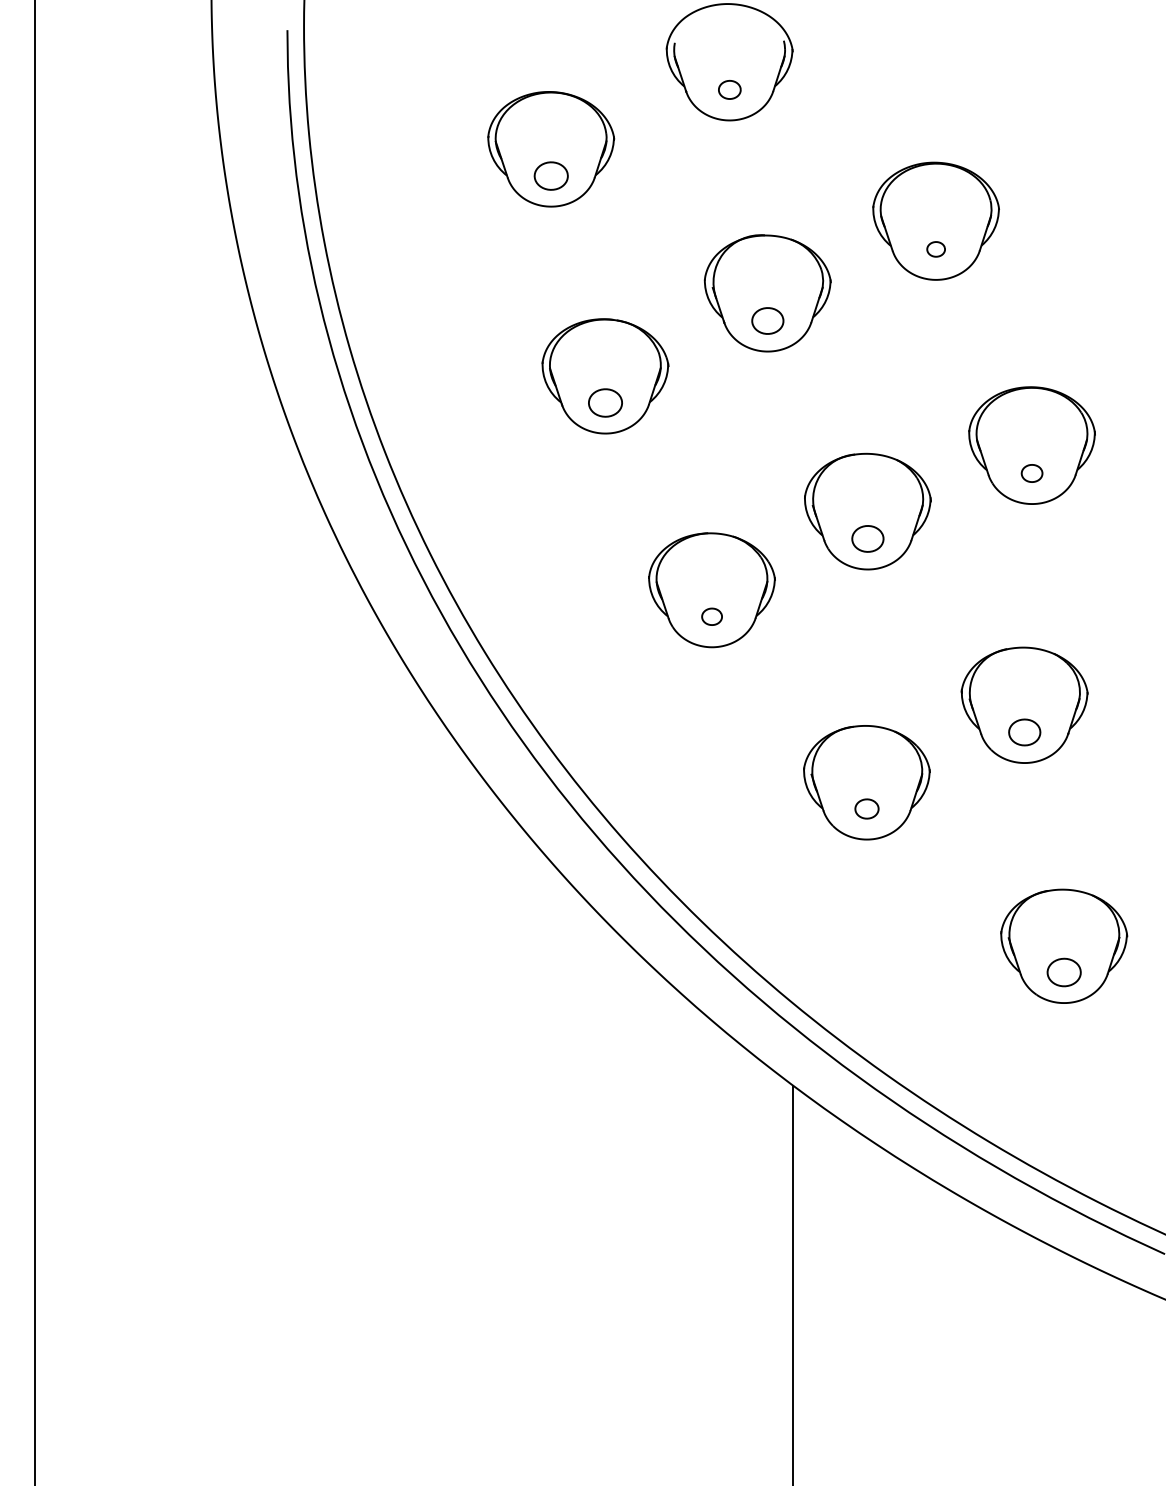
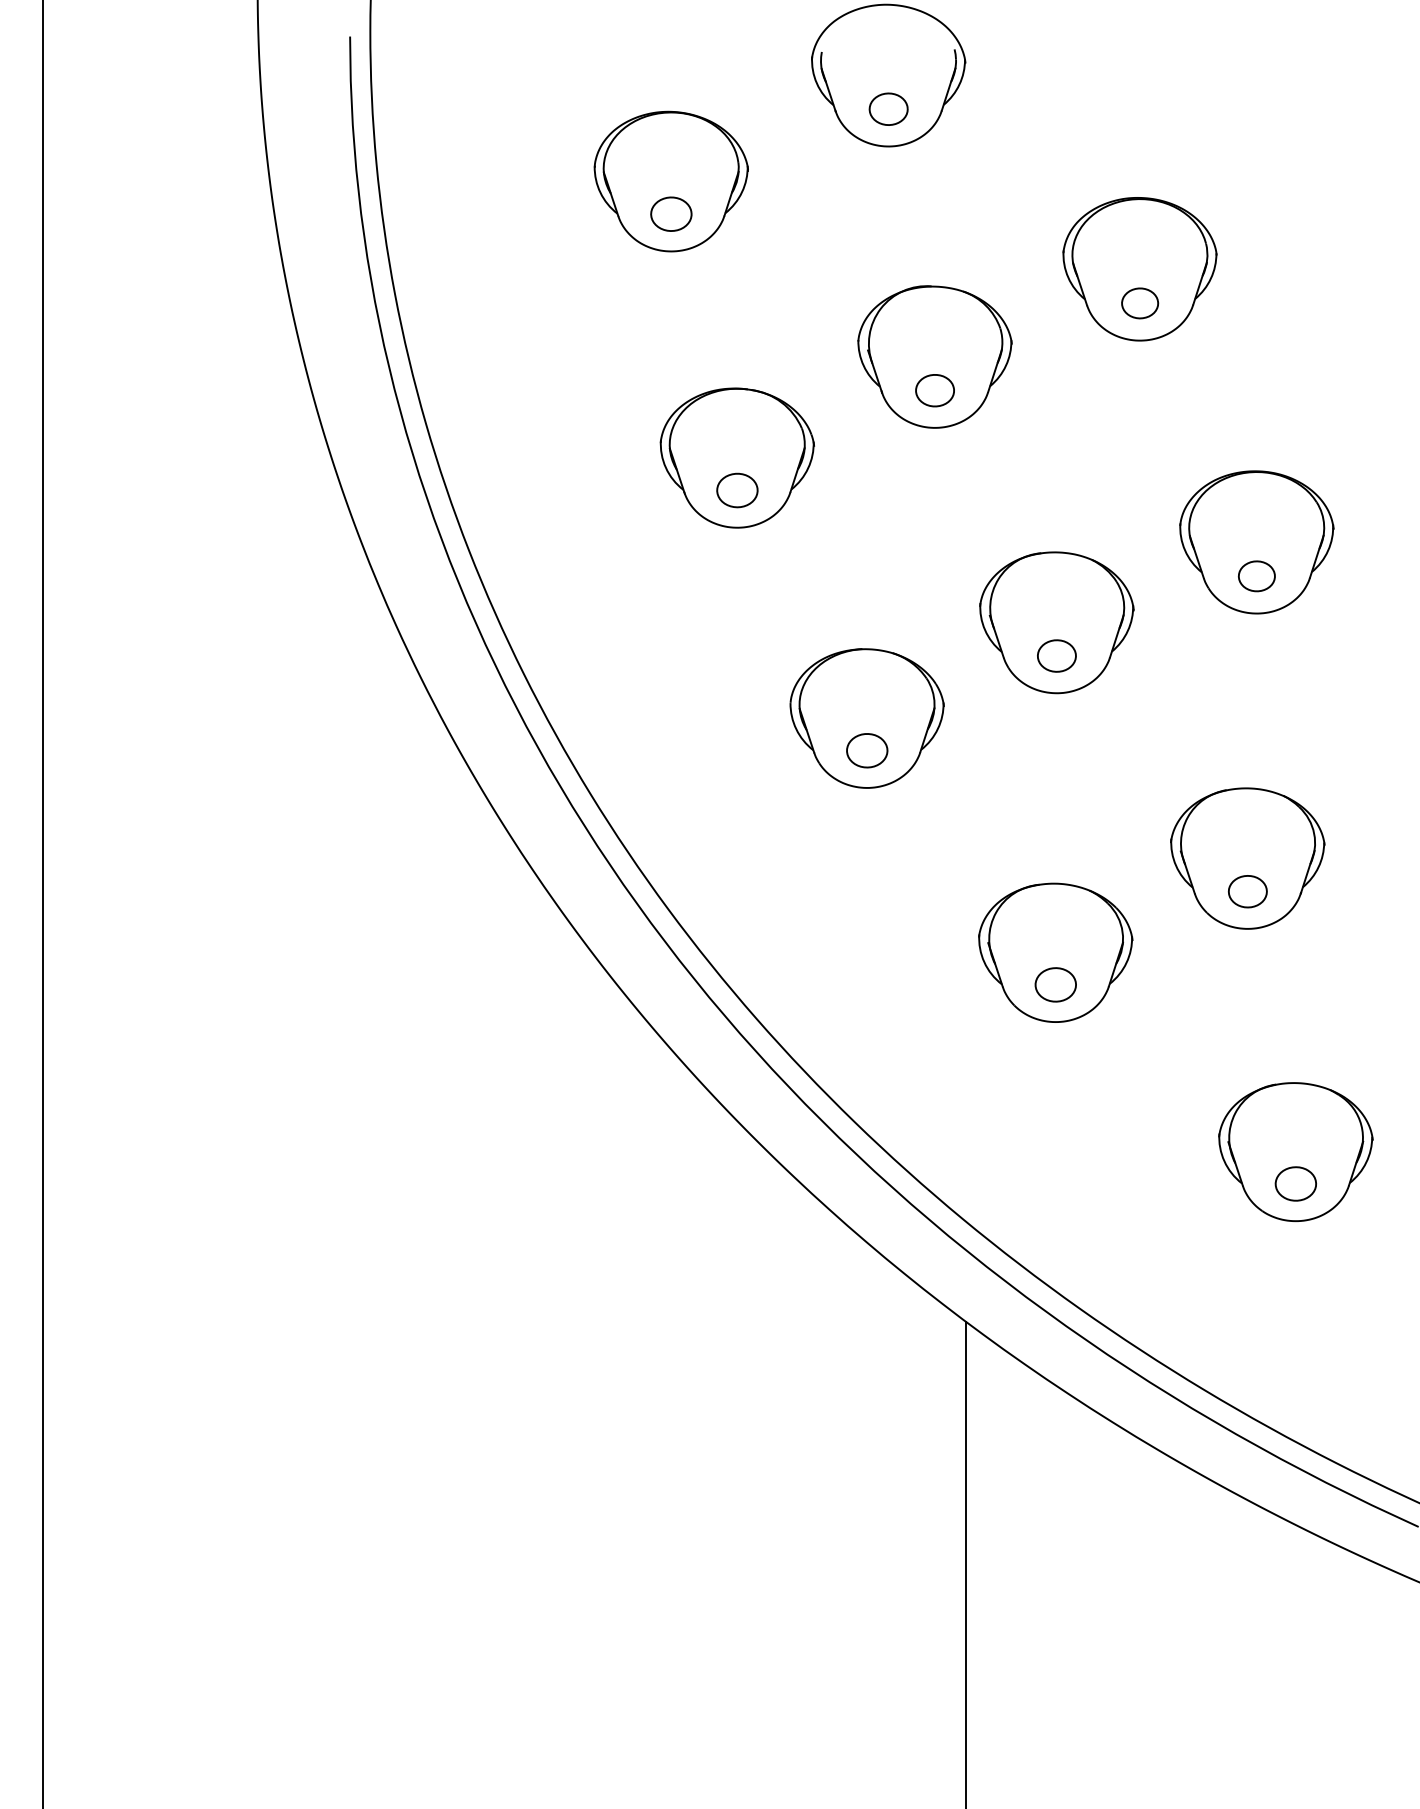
part: (729, 89) -> (888, 108), size x1.43
part: (935, 249) -> (1139, 303), size x1.67
part: (1031, 473) -> (1256, 576), size x1.43
part: (711, 616) -> (866, 750), size x1.67
part: (866, 808) -> (1055, 984), size x1.43

